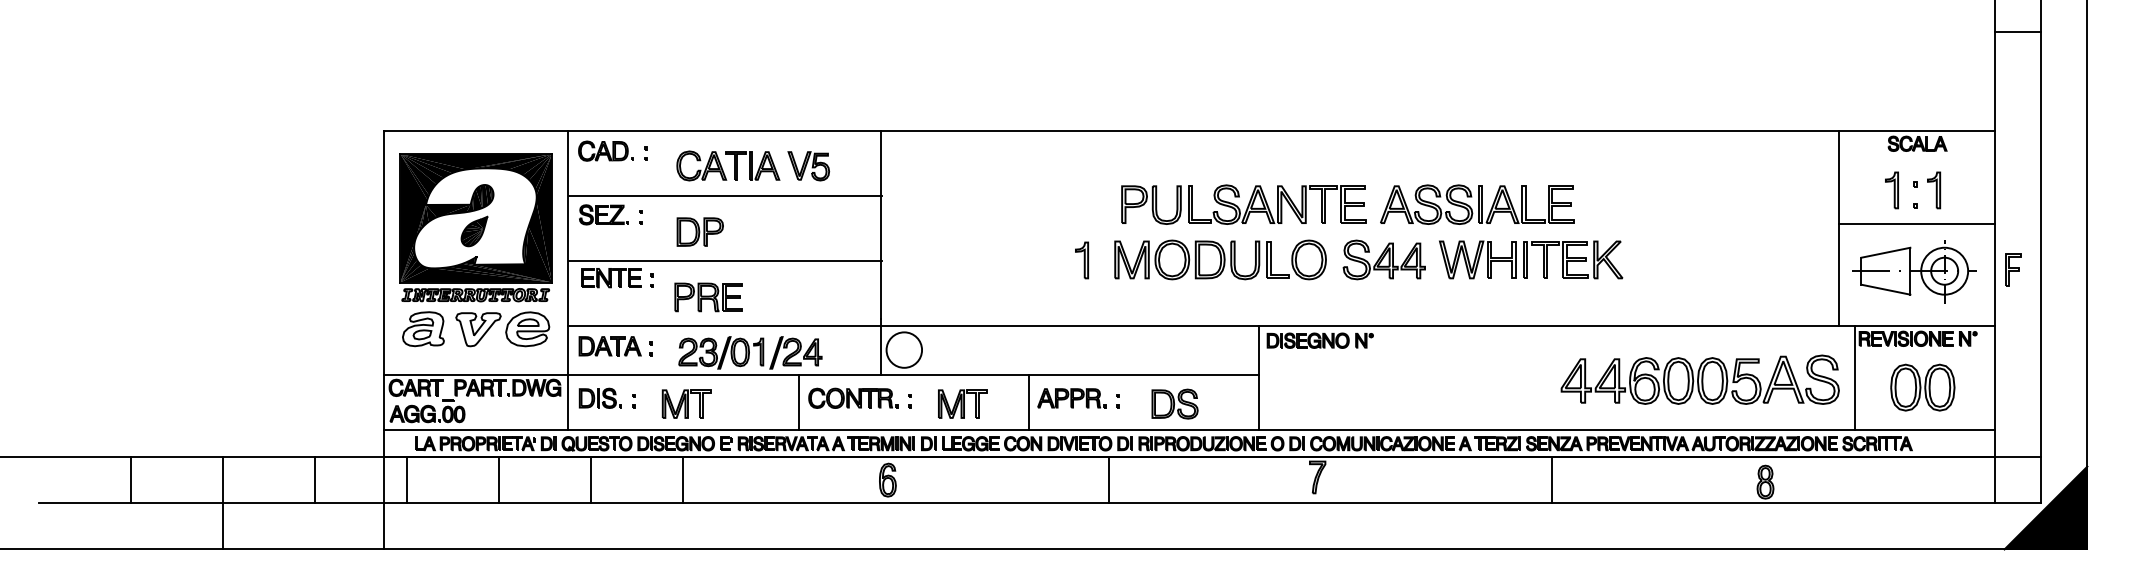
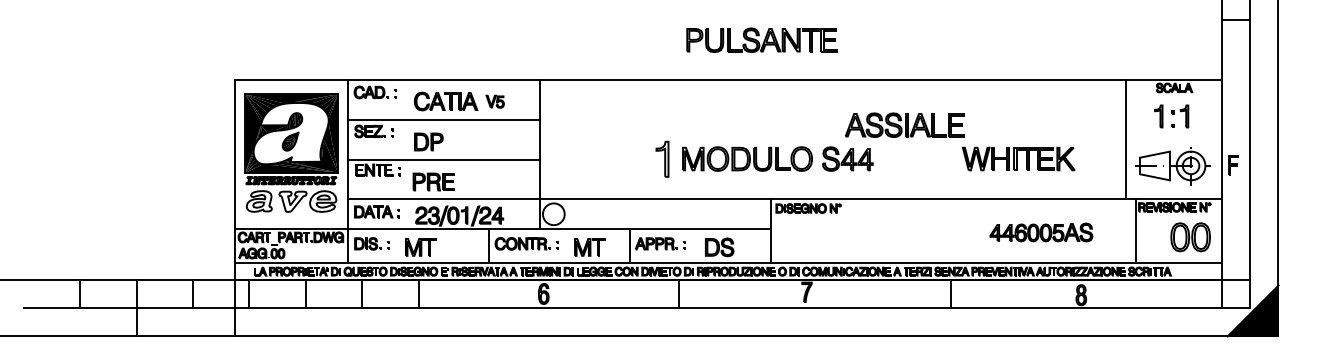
part: (807, 165) -> (494, 101), size x0.7
part: (1243, 203) -> (761, 39), moved
line: (1917, 223) -> (1174, 136), removed
part: (1530, 259) -> (1018, 158), moved
part: (1081, 260) -> (662, 159), size x1.6
part: (1700, 379) -> (1041, 232), size x0.6
part: (1922, 387) -> (1190, 237), moved

